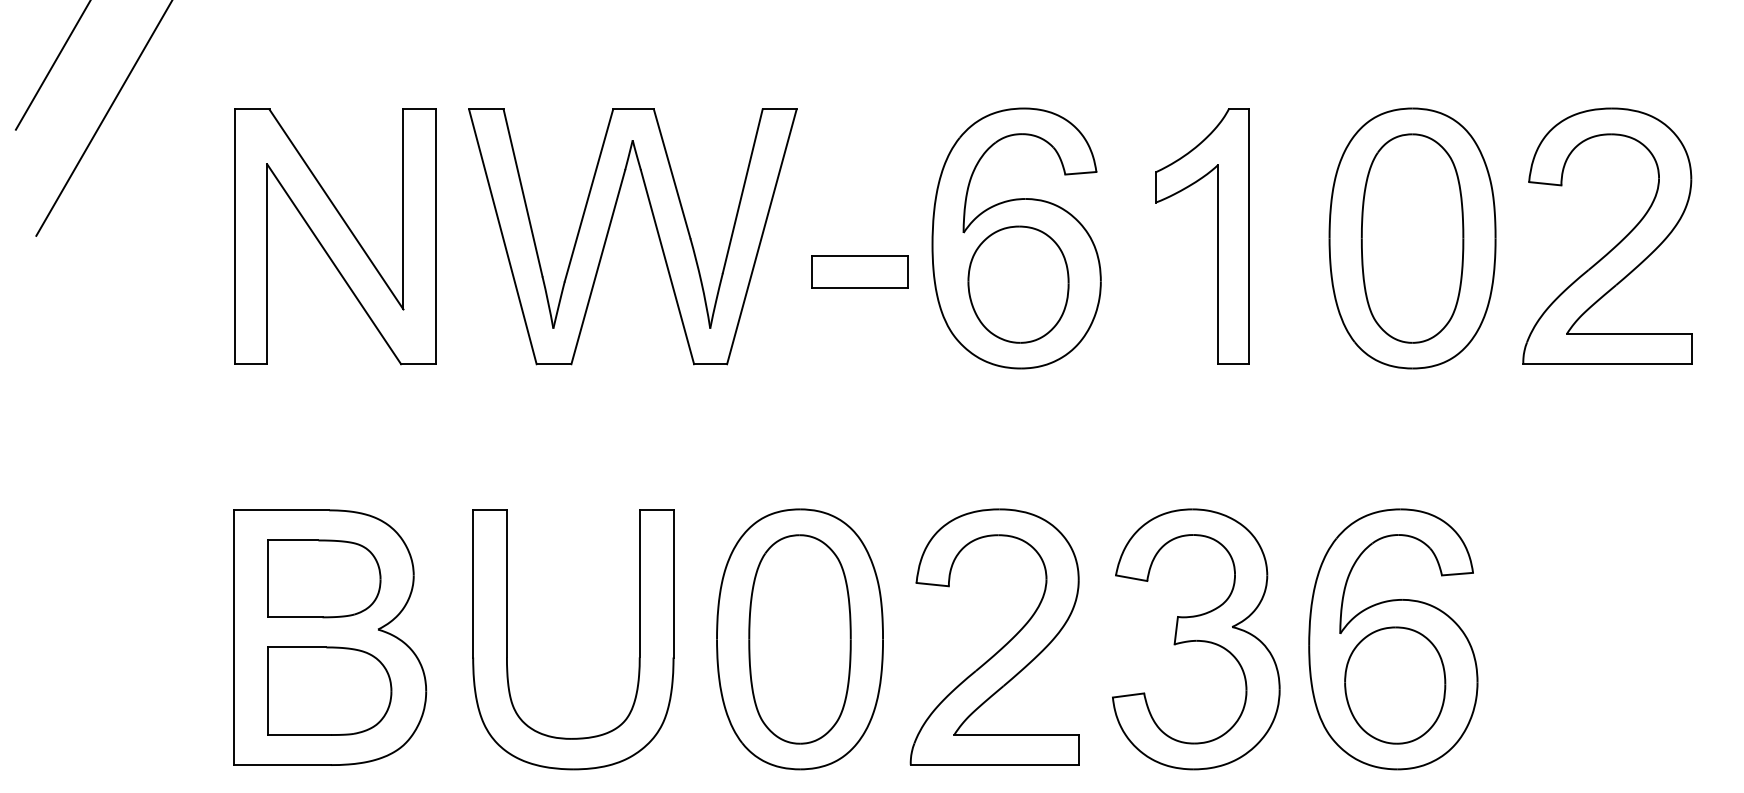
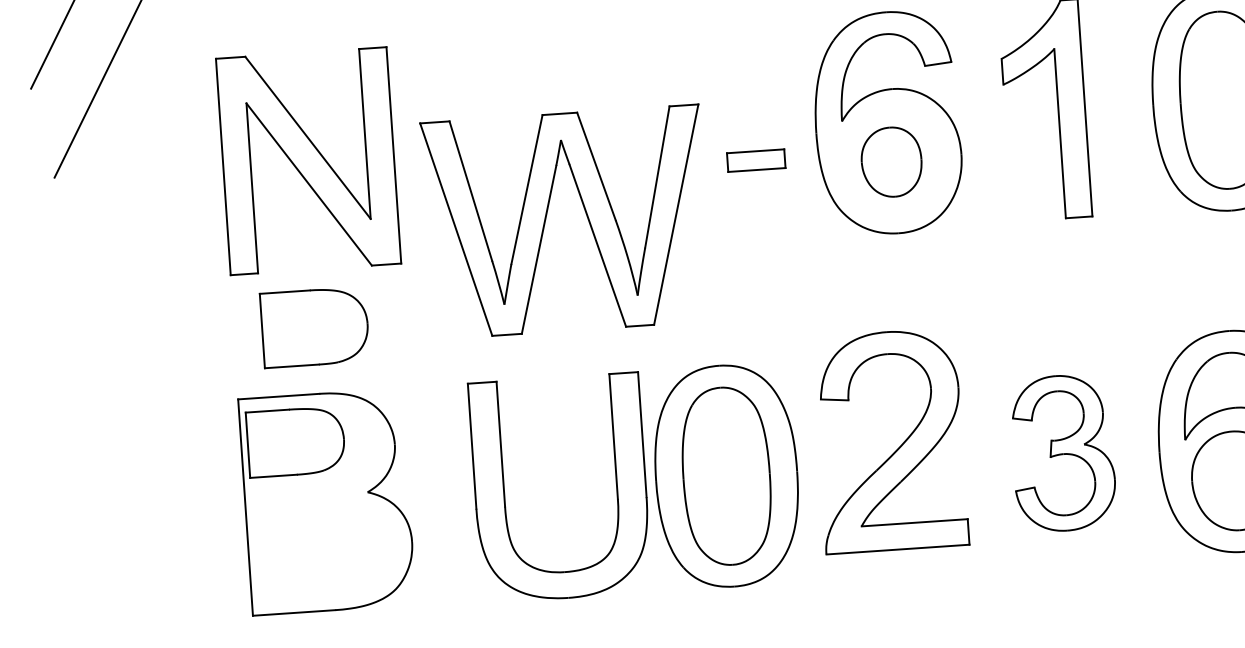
part: (609, 231) -> (546, 218), moved
part: (859, 271) -> (755, 160), size x0.7
part: (1018, 284) -> (891, 162), size x0.7
part: (324, 578) -> (296, 441), moved
part: (507, 639) -> (504, 491), moved
part: (1196, 639) -> (1063, 453), size x0.7
part: (1003, 645) -> (898, 447), moved
part: (329, 690) -> (314, 326), moved

